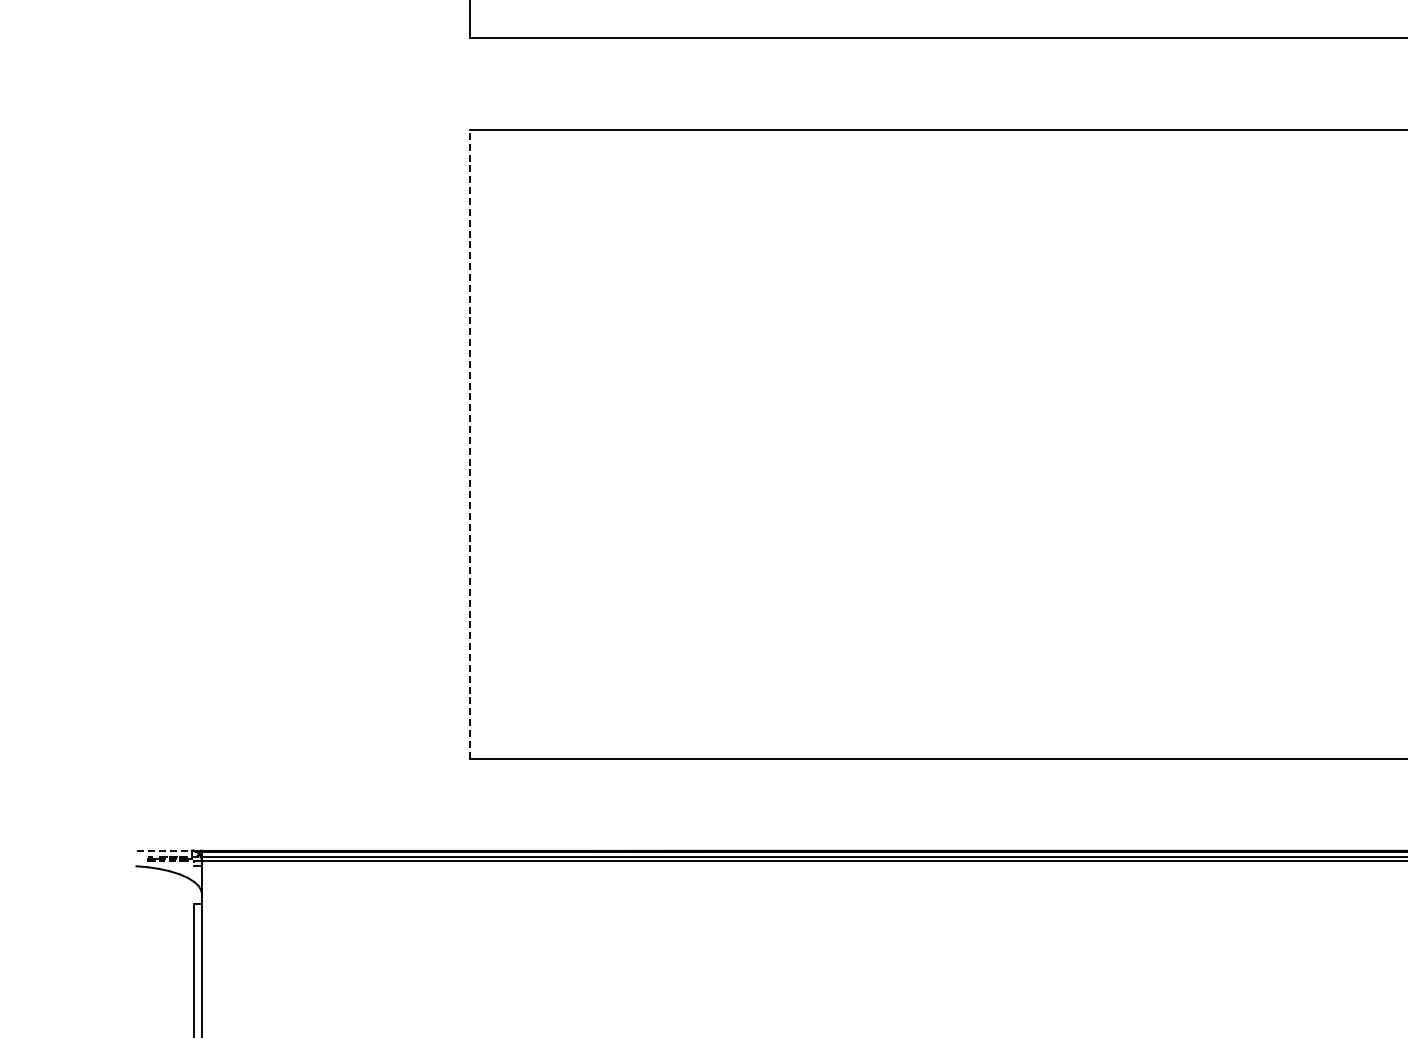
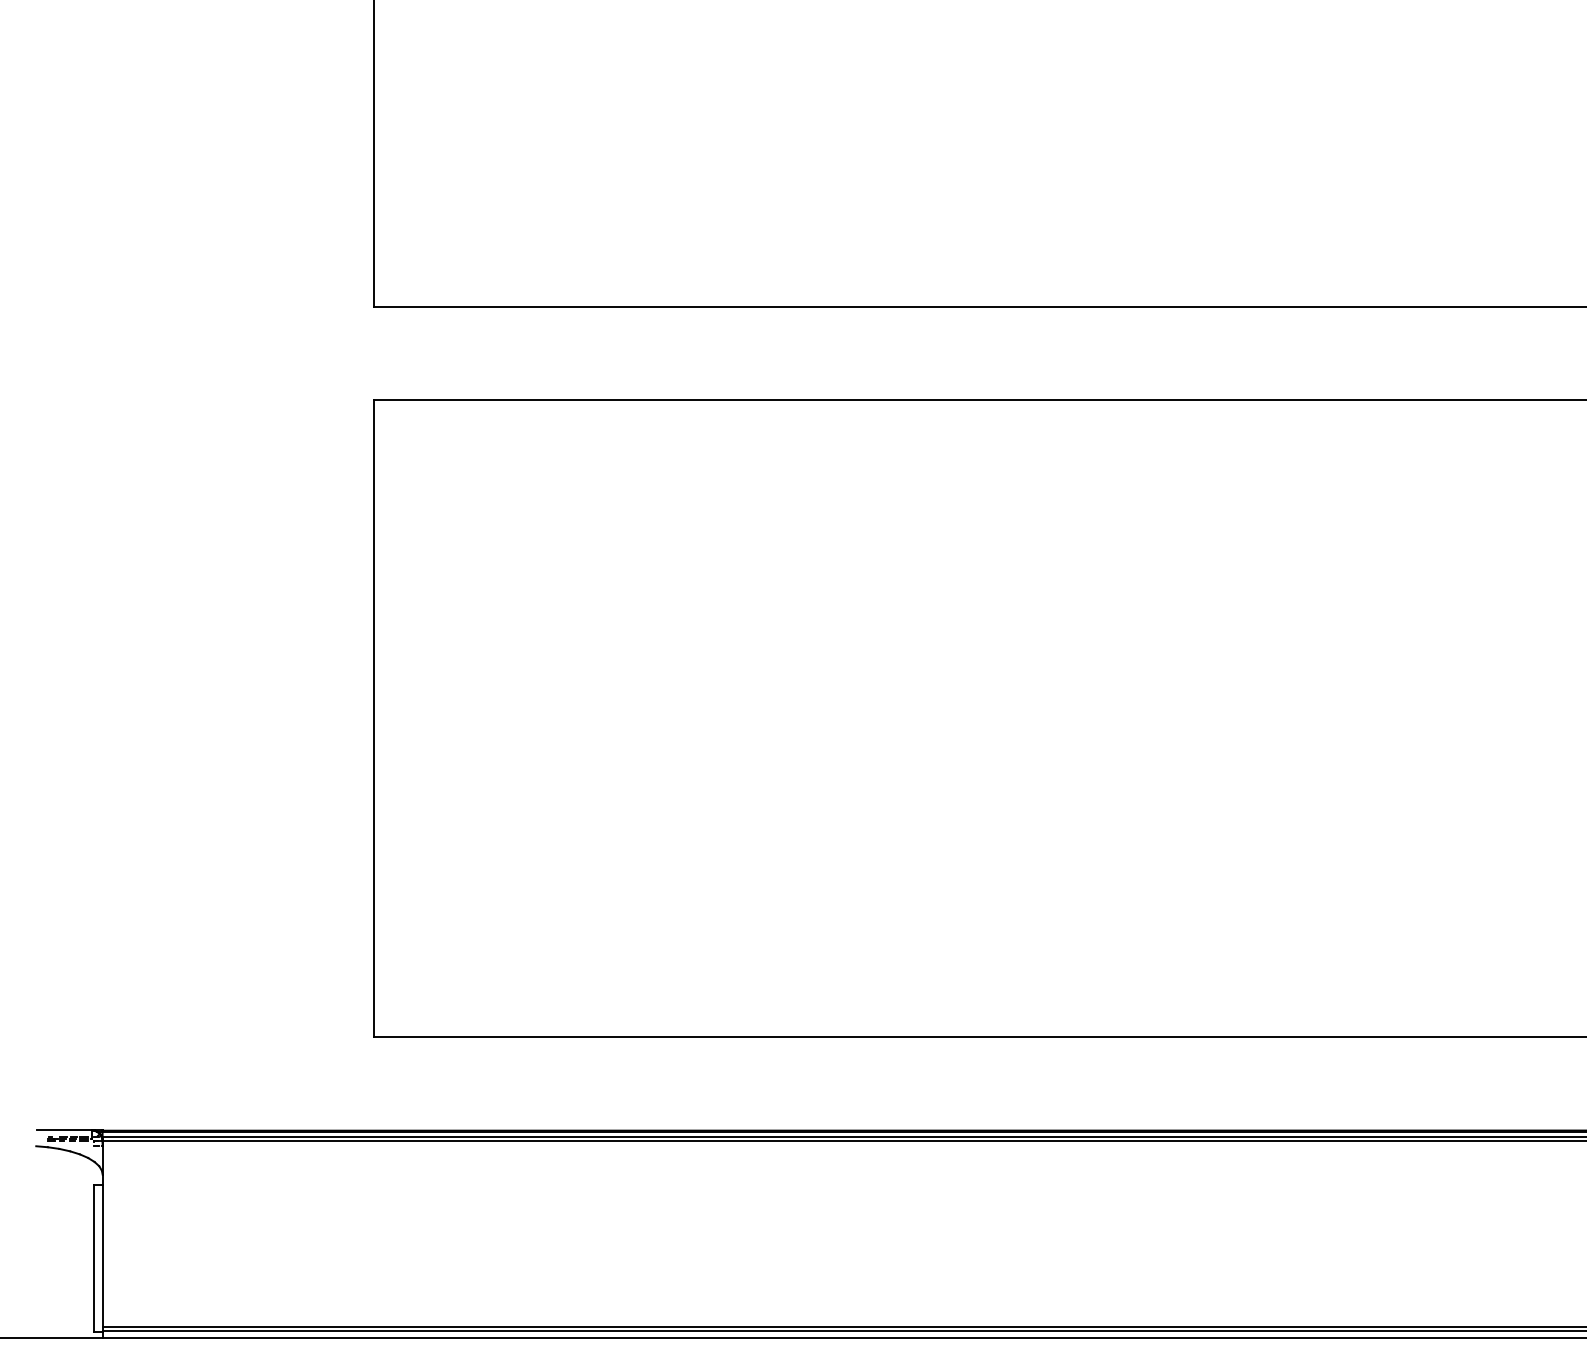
line: (470, 444) -> (374, 718), dashed -> solid
line: (164, 850) -> (64, 1130), dashed -> solid

